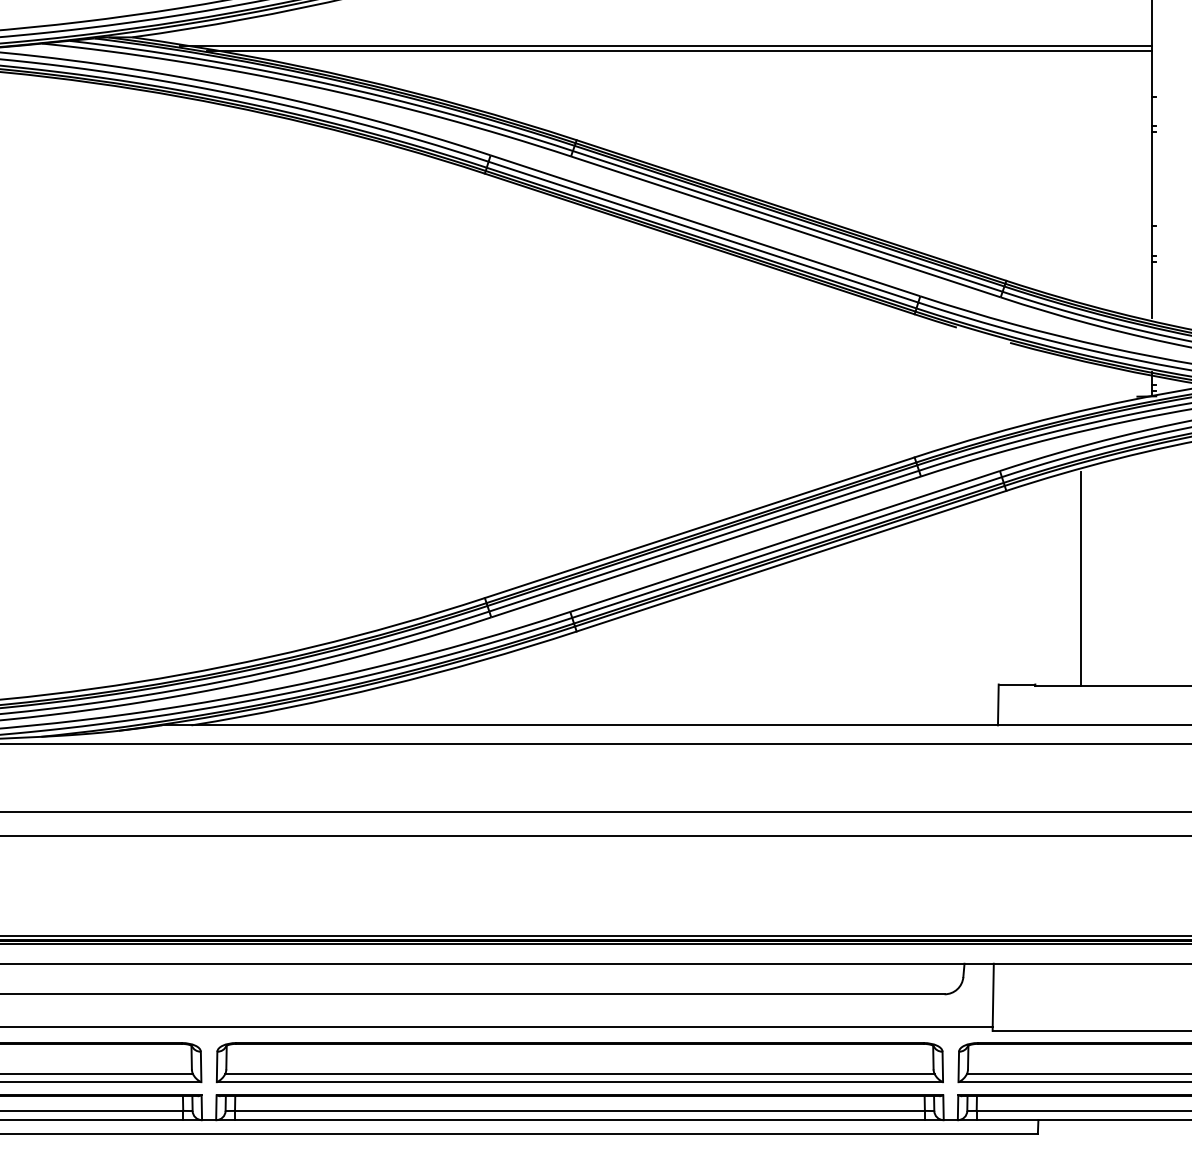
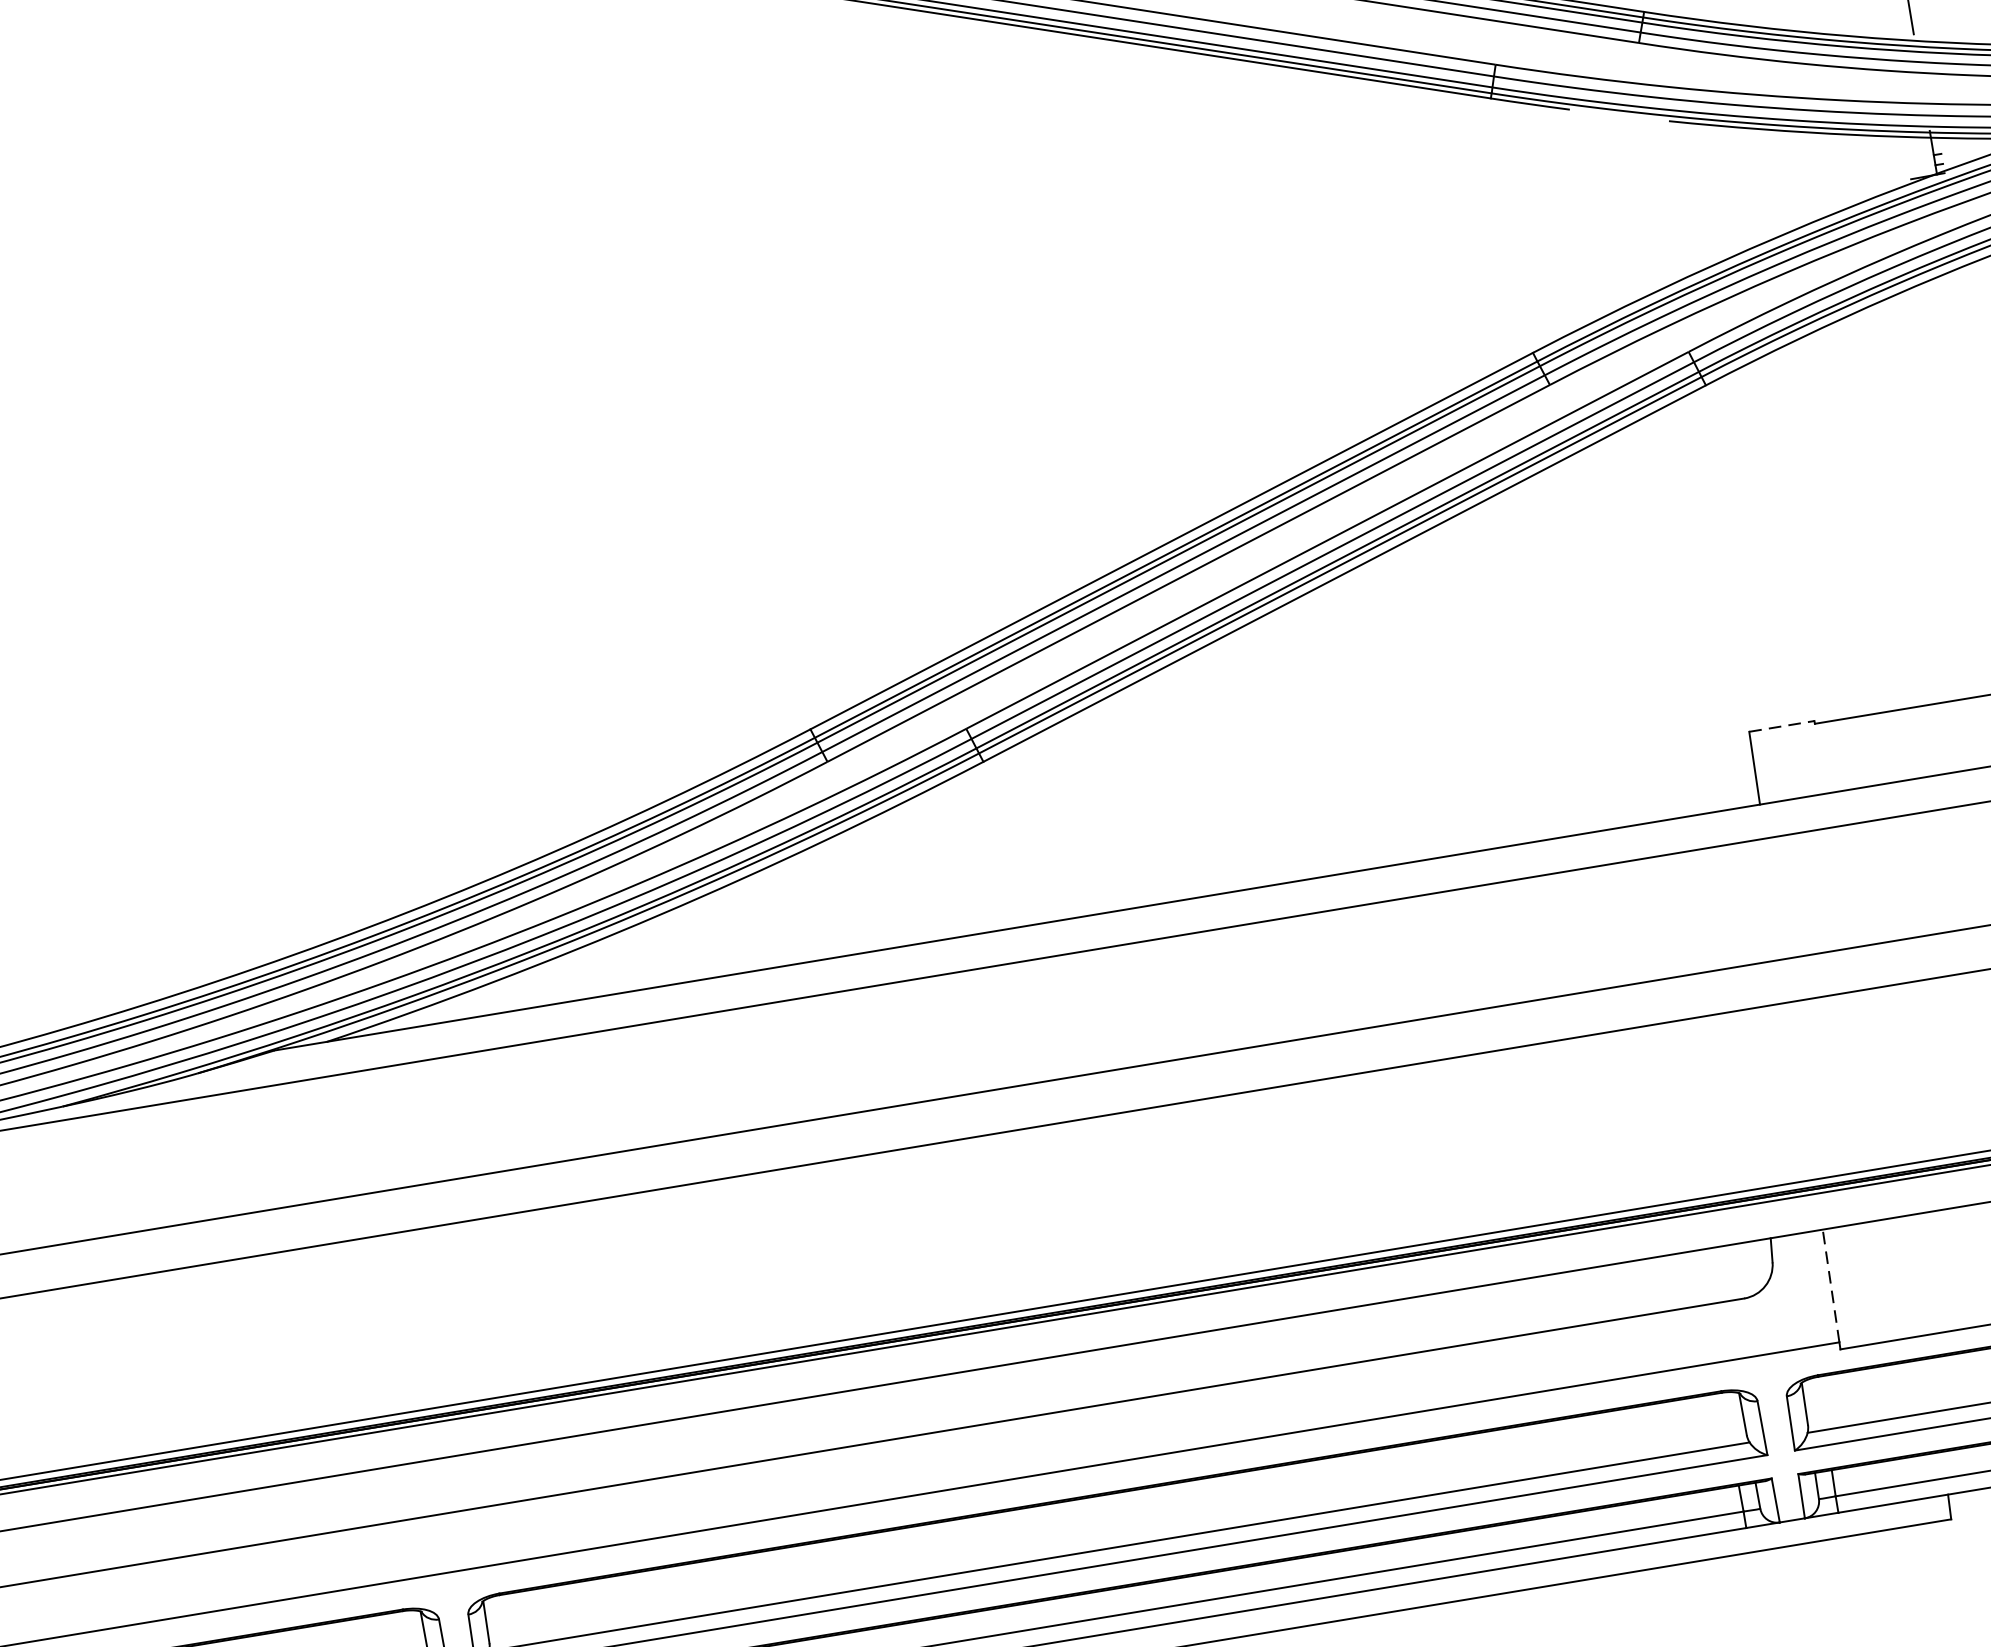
line: (1080, 579) -> (1863, 521), removed
line: (1017, 684) -> (1782, 726), solid -> dashed
line: (993, 995) -> (1831, 1286), solid -> dashed

